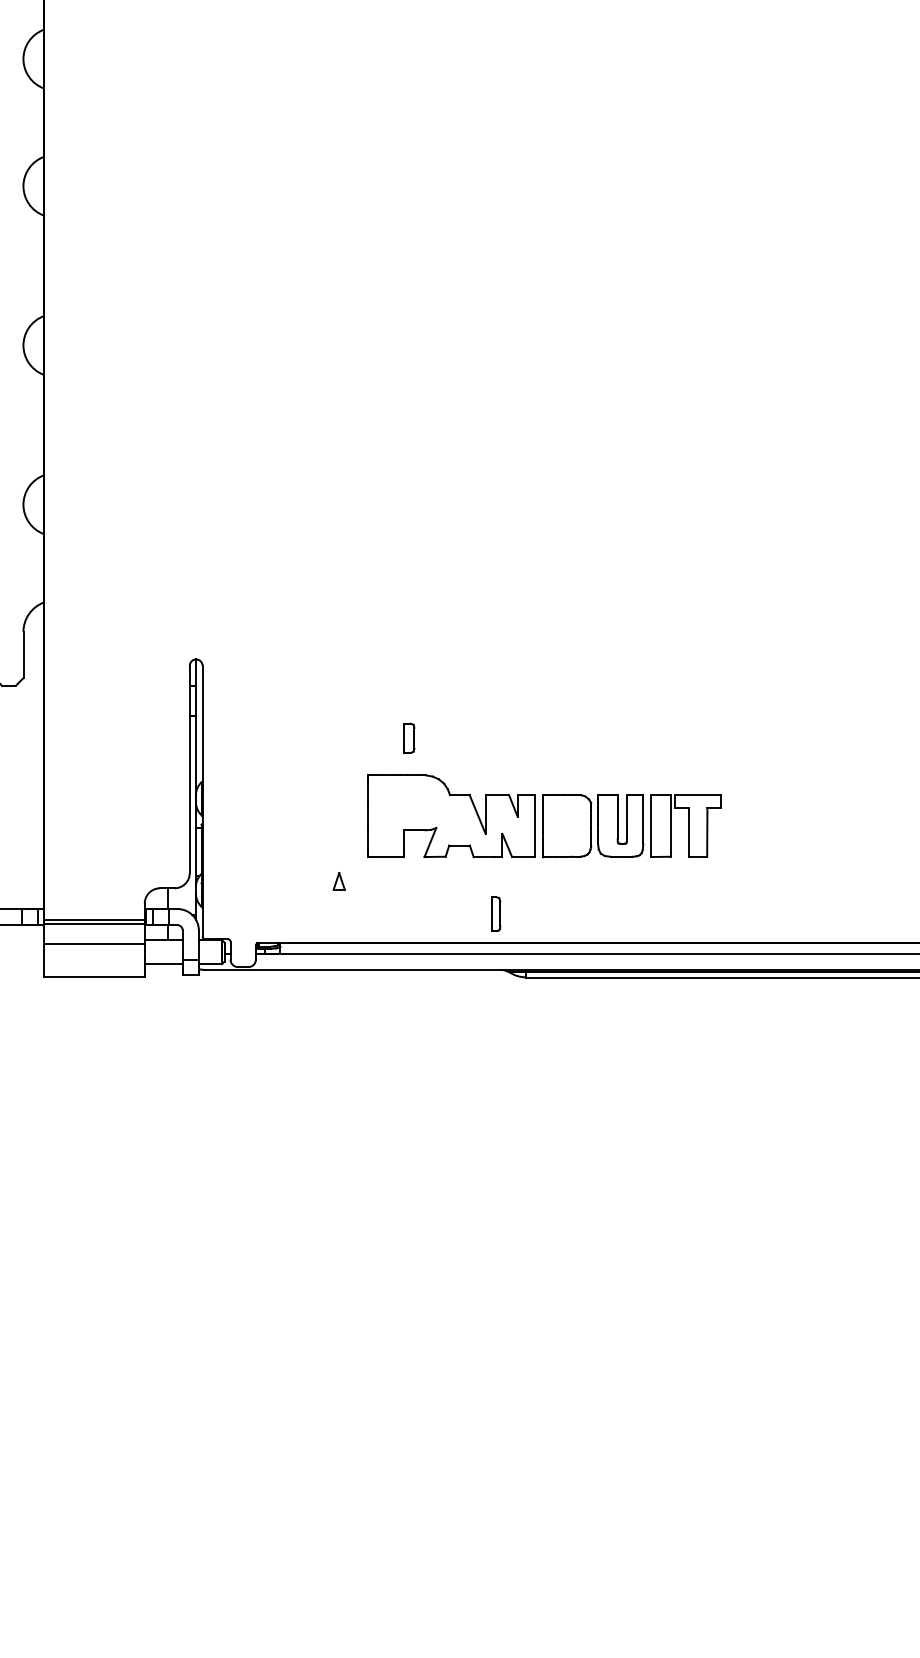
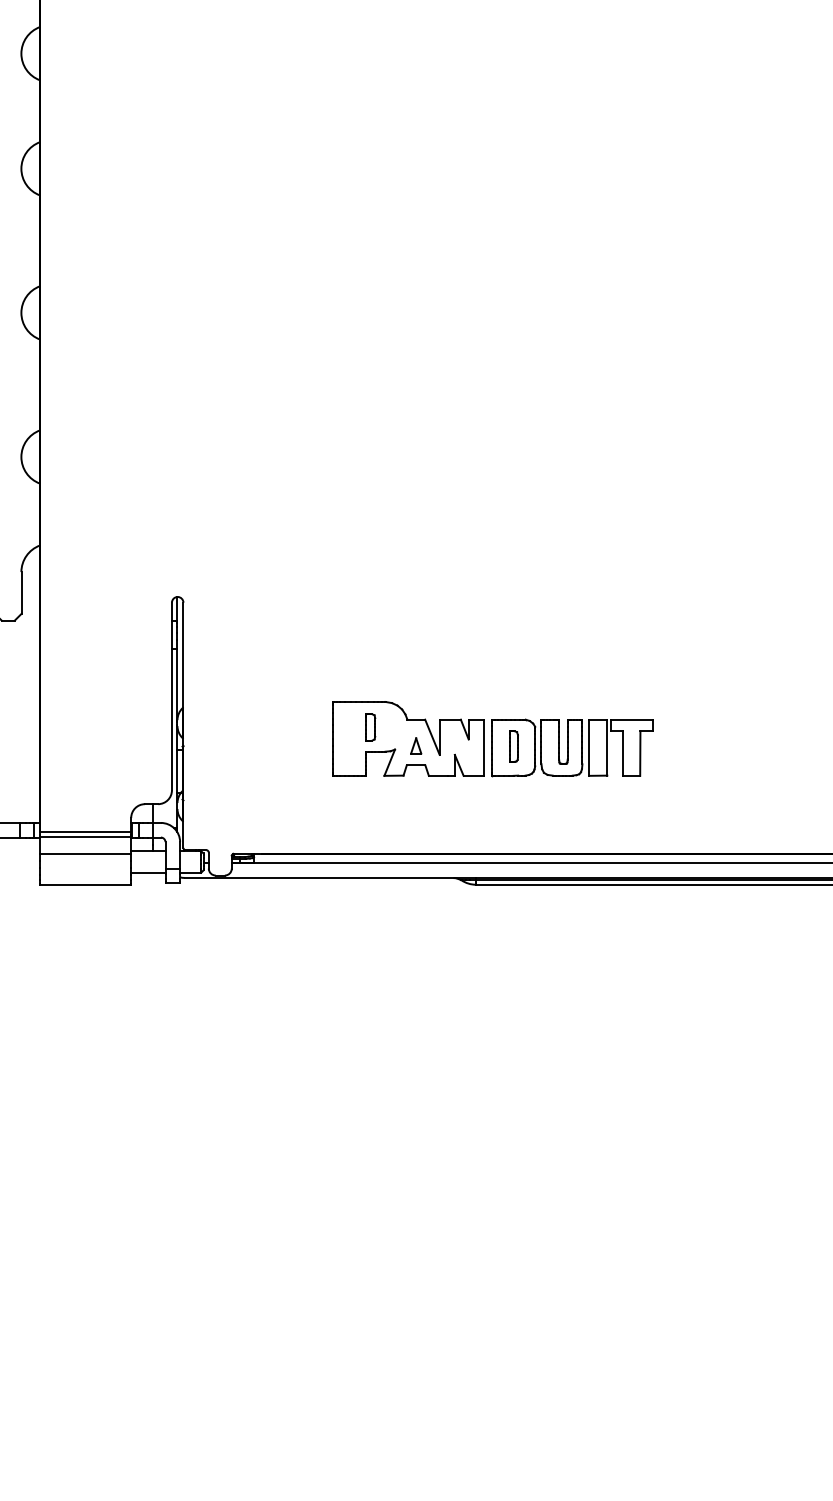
part: (409, 738) -> (370, 727), moved
part: (339, 880) -> (416, 745), moved
part: (495, 914) -> (513, 746), moved

